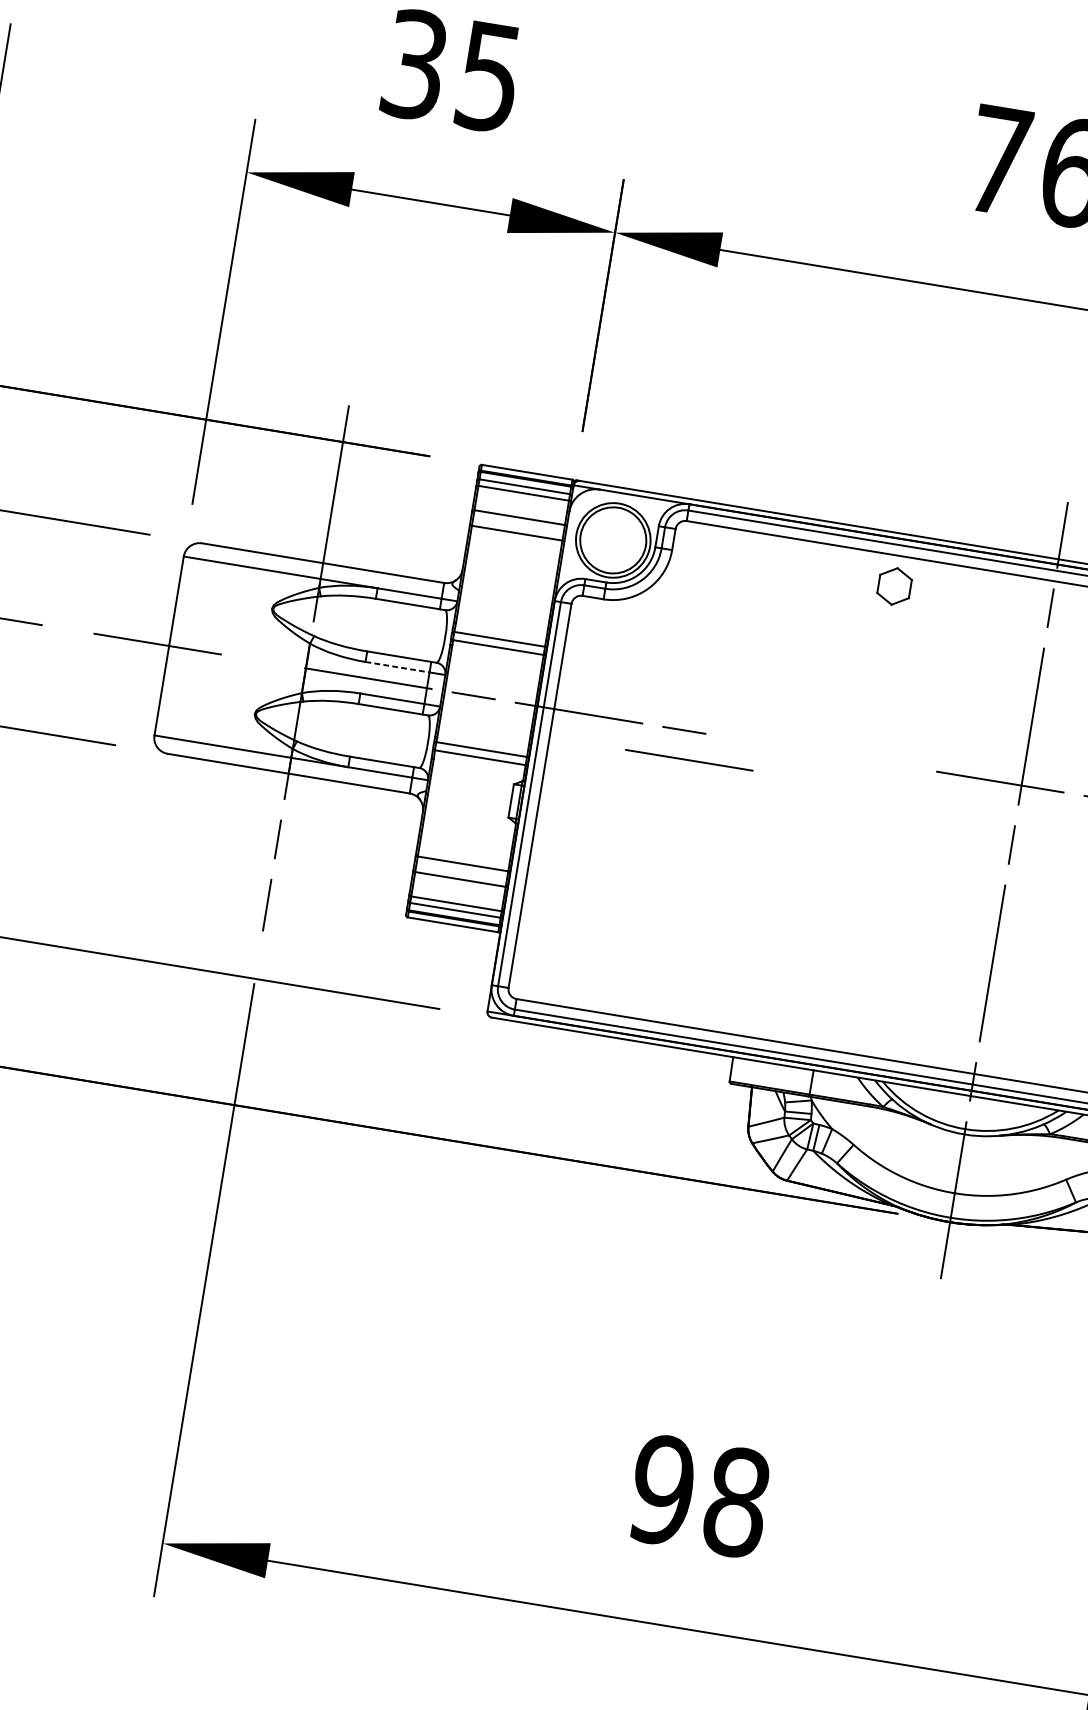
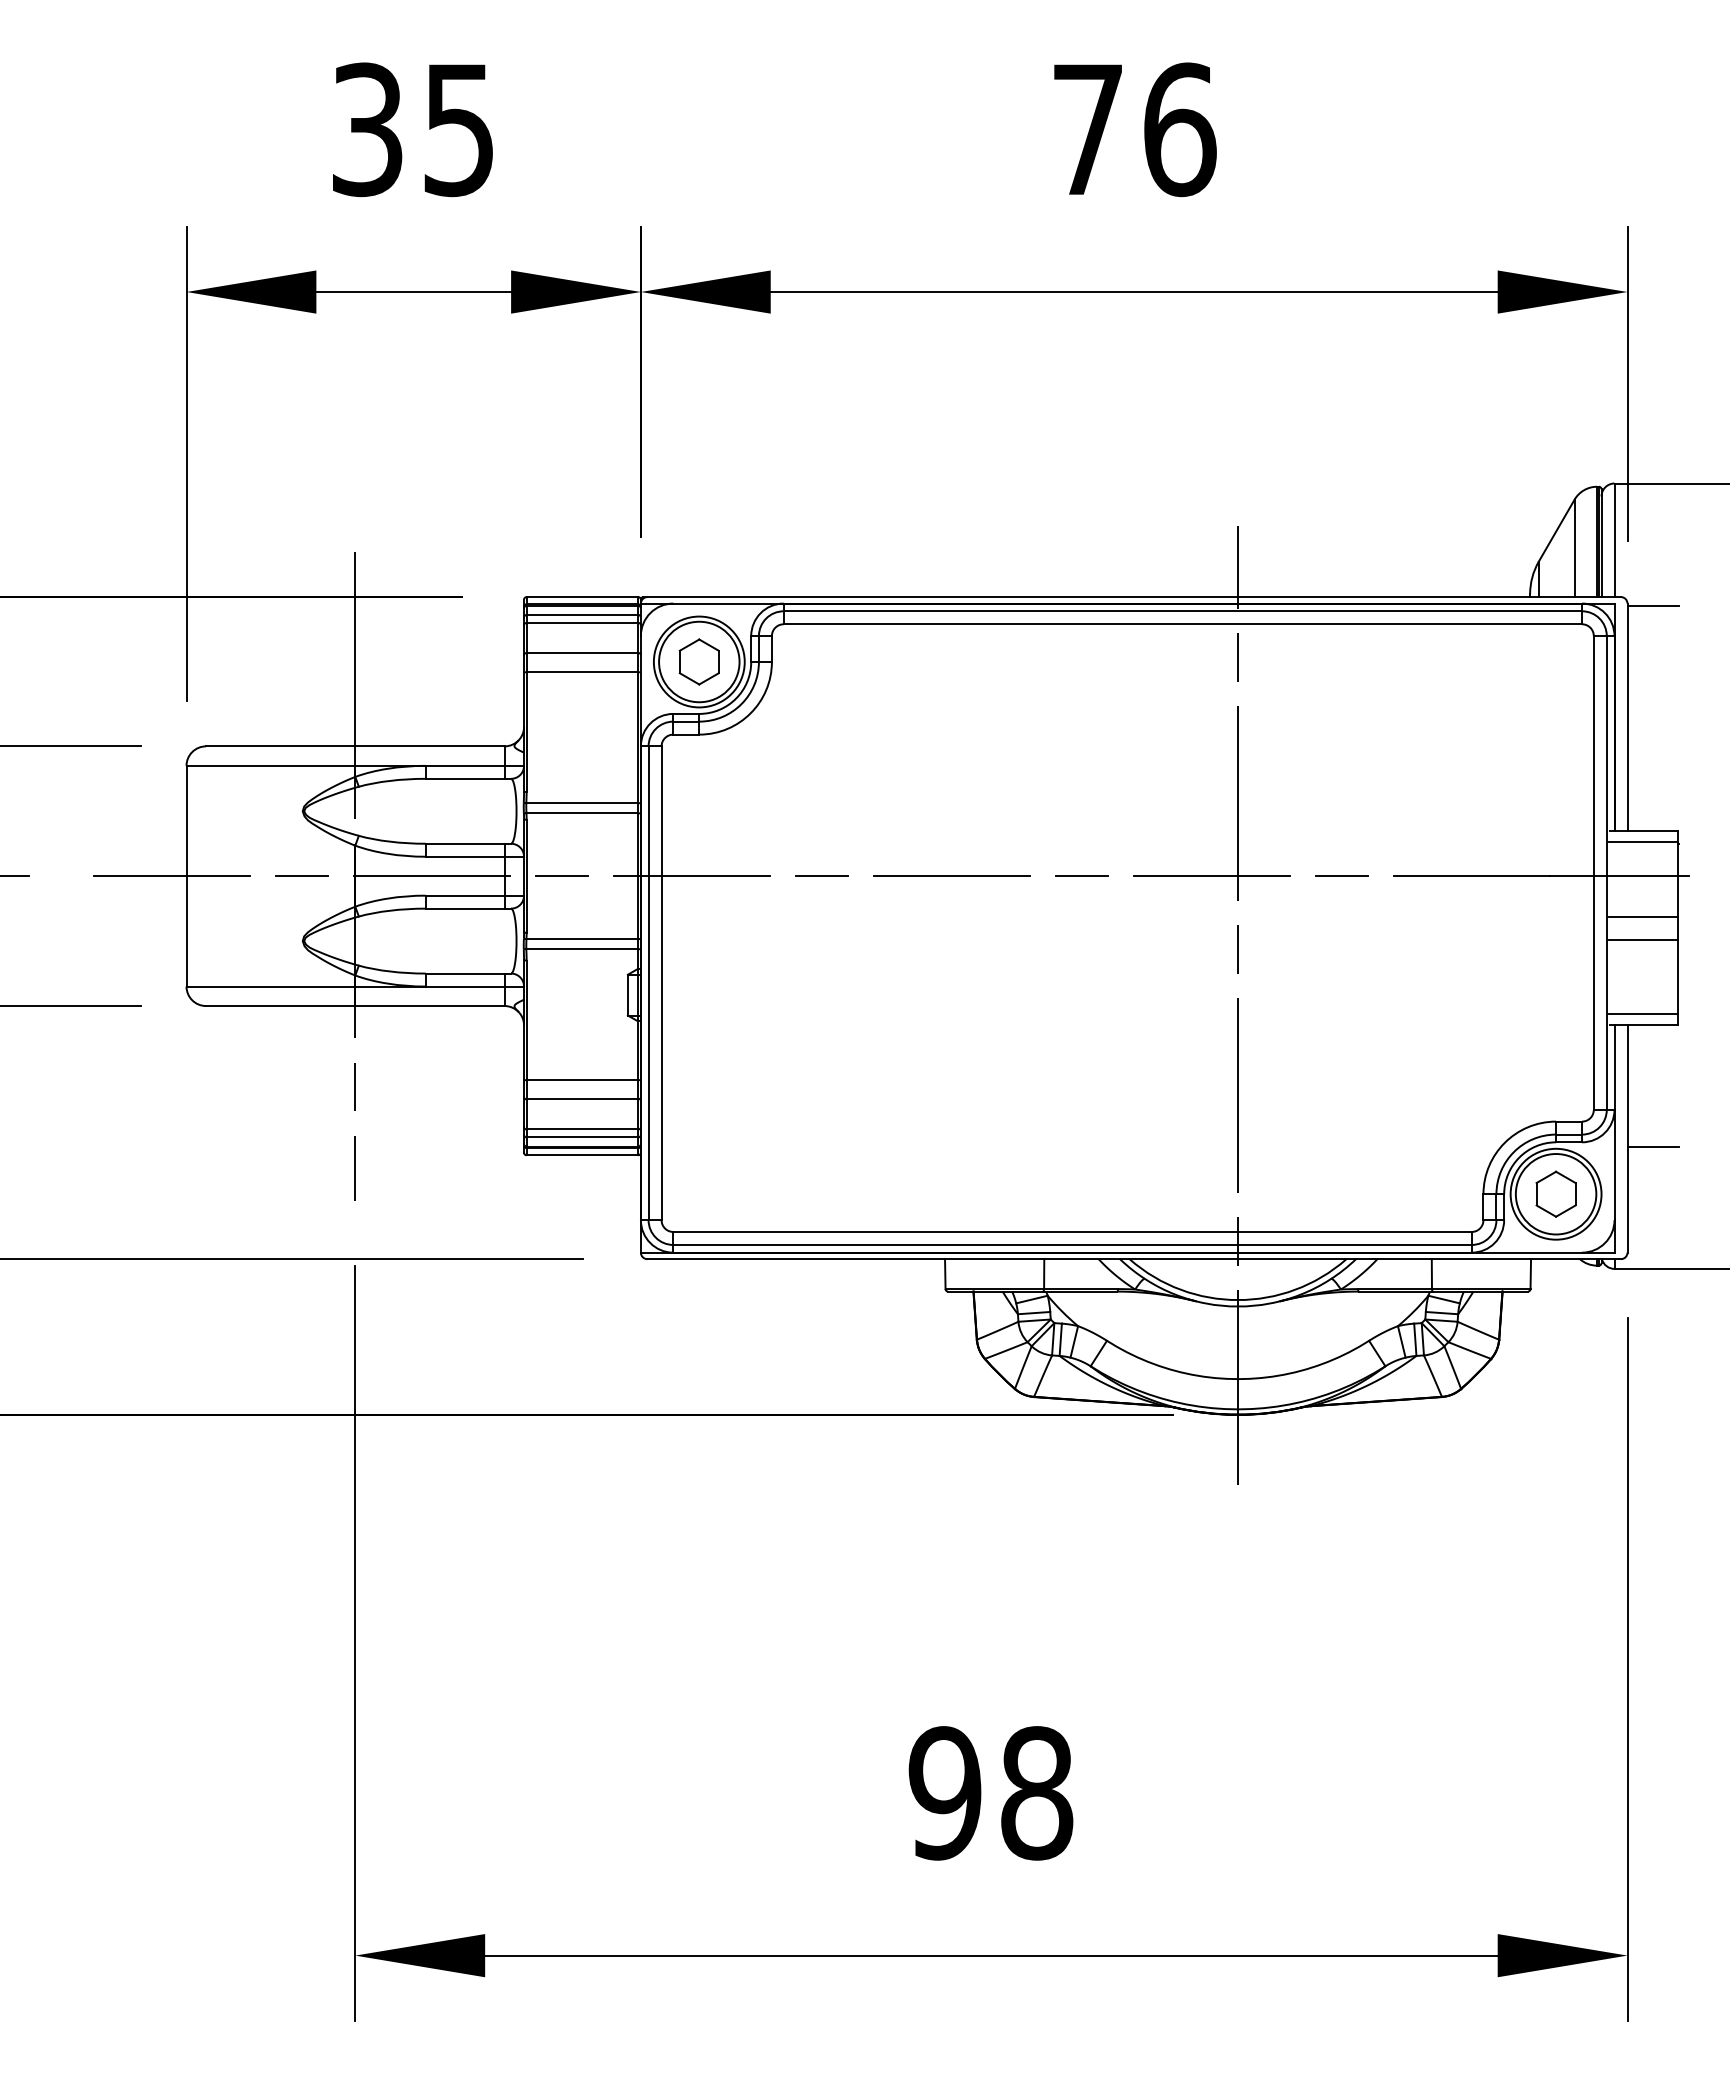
part: (894, 585) -> (698, 661), moved
line: (263, 661) -> (302, 876), added
line: (397, 667) -> (465, 856), dashed -> solid
line: (689, 759) -> (951, 875), moved
line: (894, 765) -> (1081, 876), added

